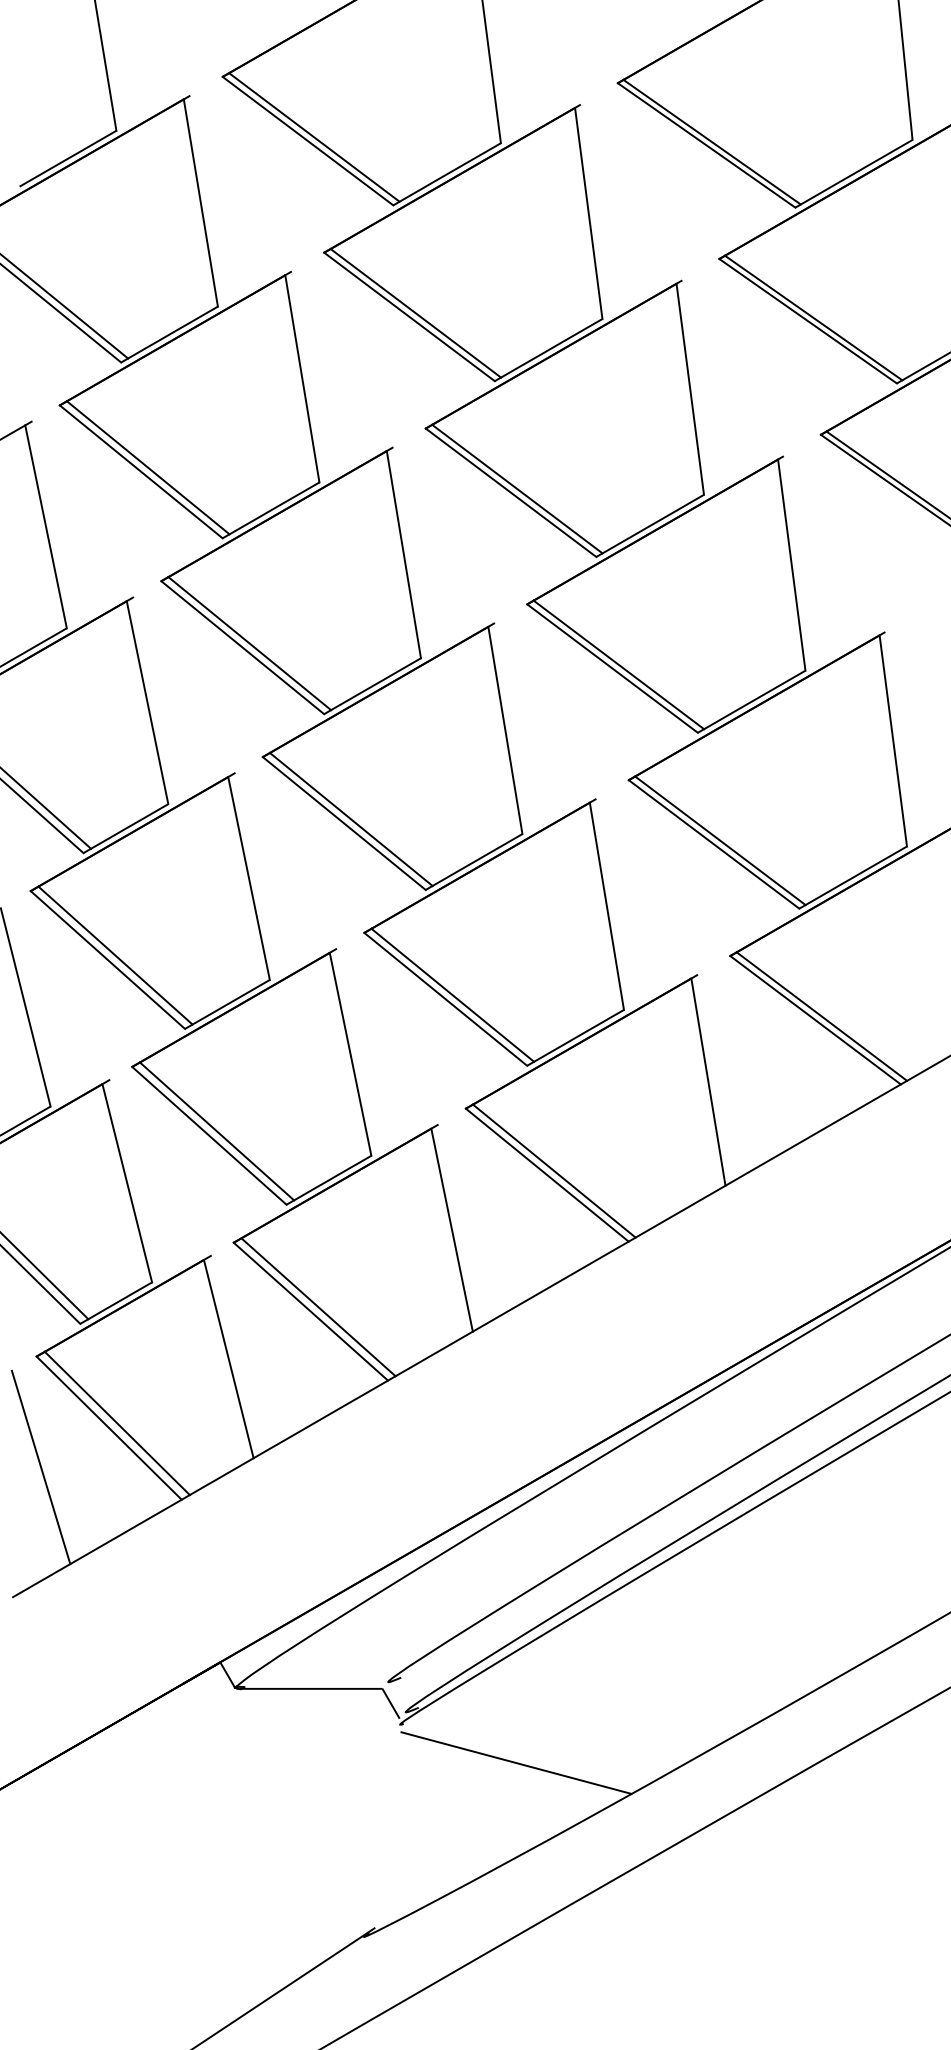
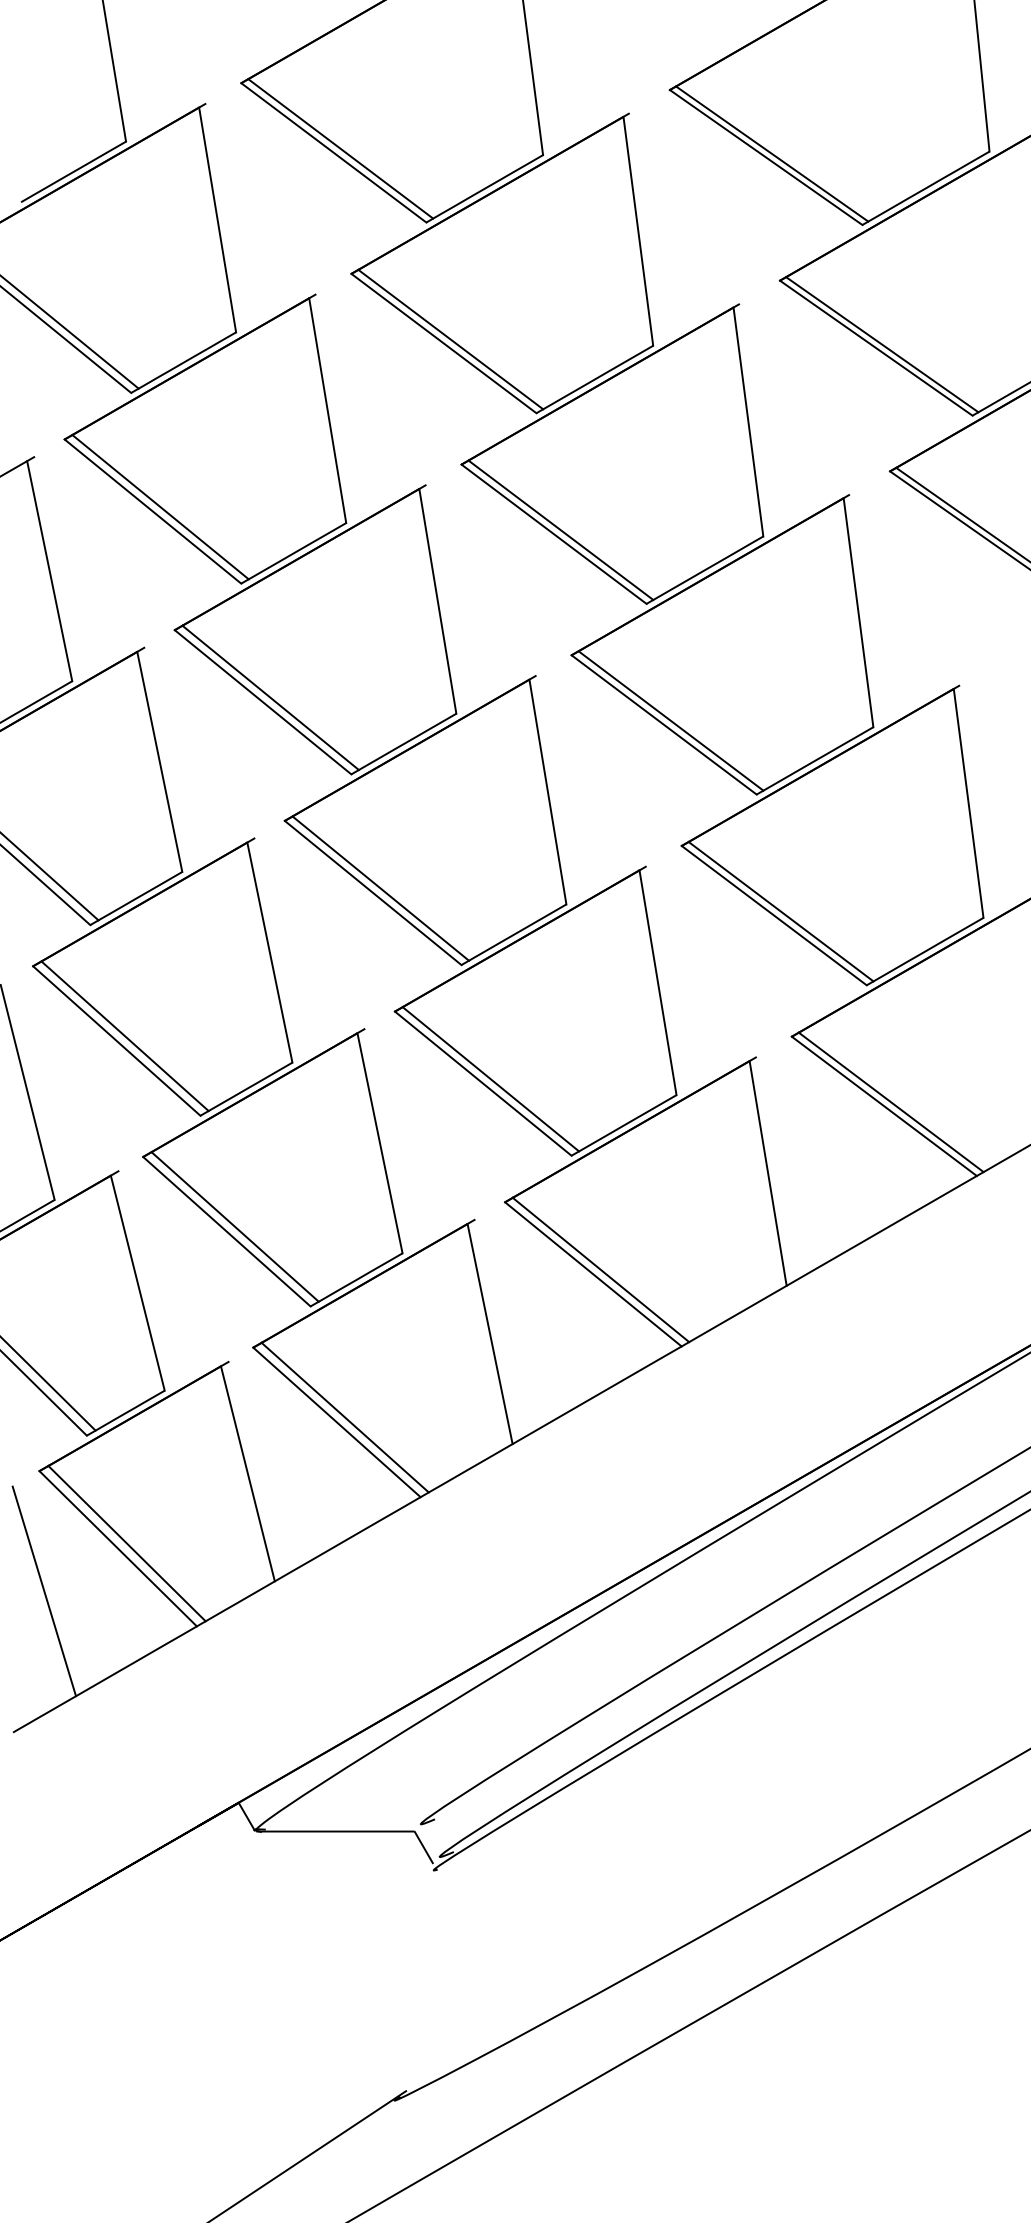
line: (516, 1762) -> (559, 1911), removed

